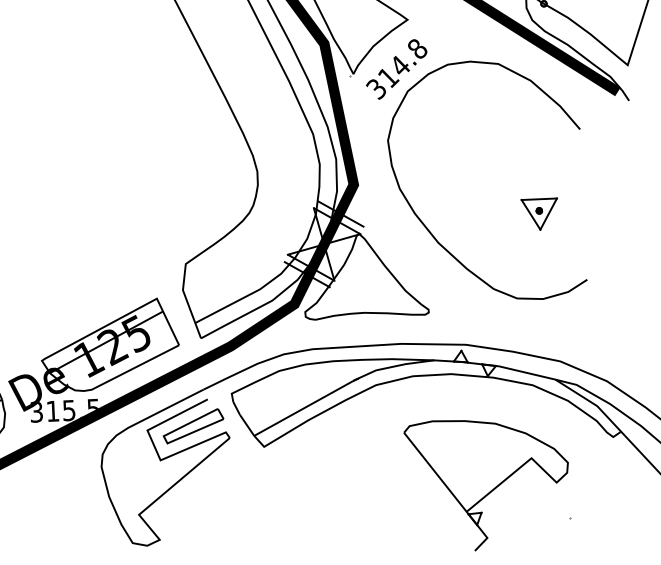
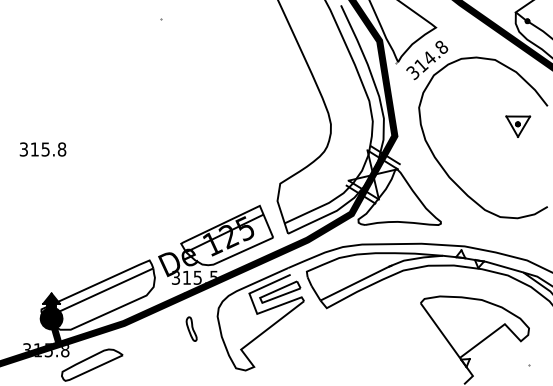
part: (540, 214) -> (518, 126), moved
part: (63, 486) -> (191, 328), added

